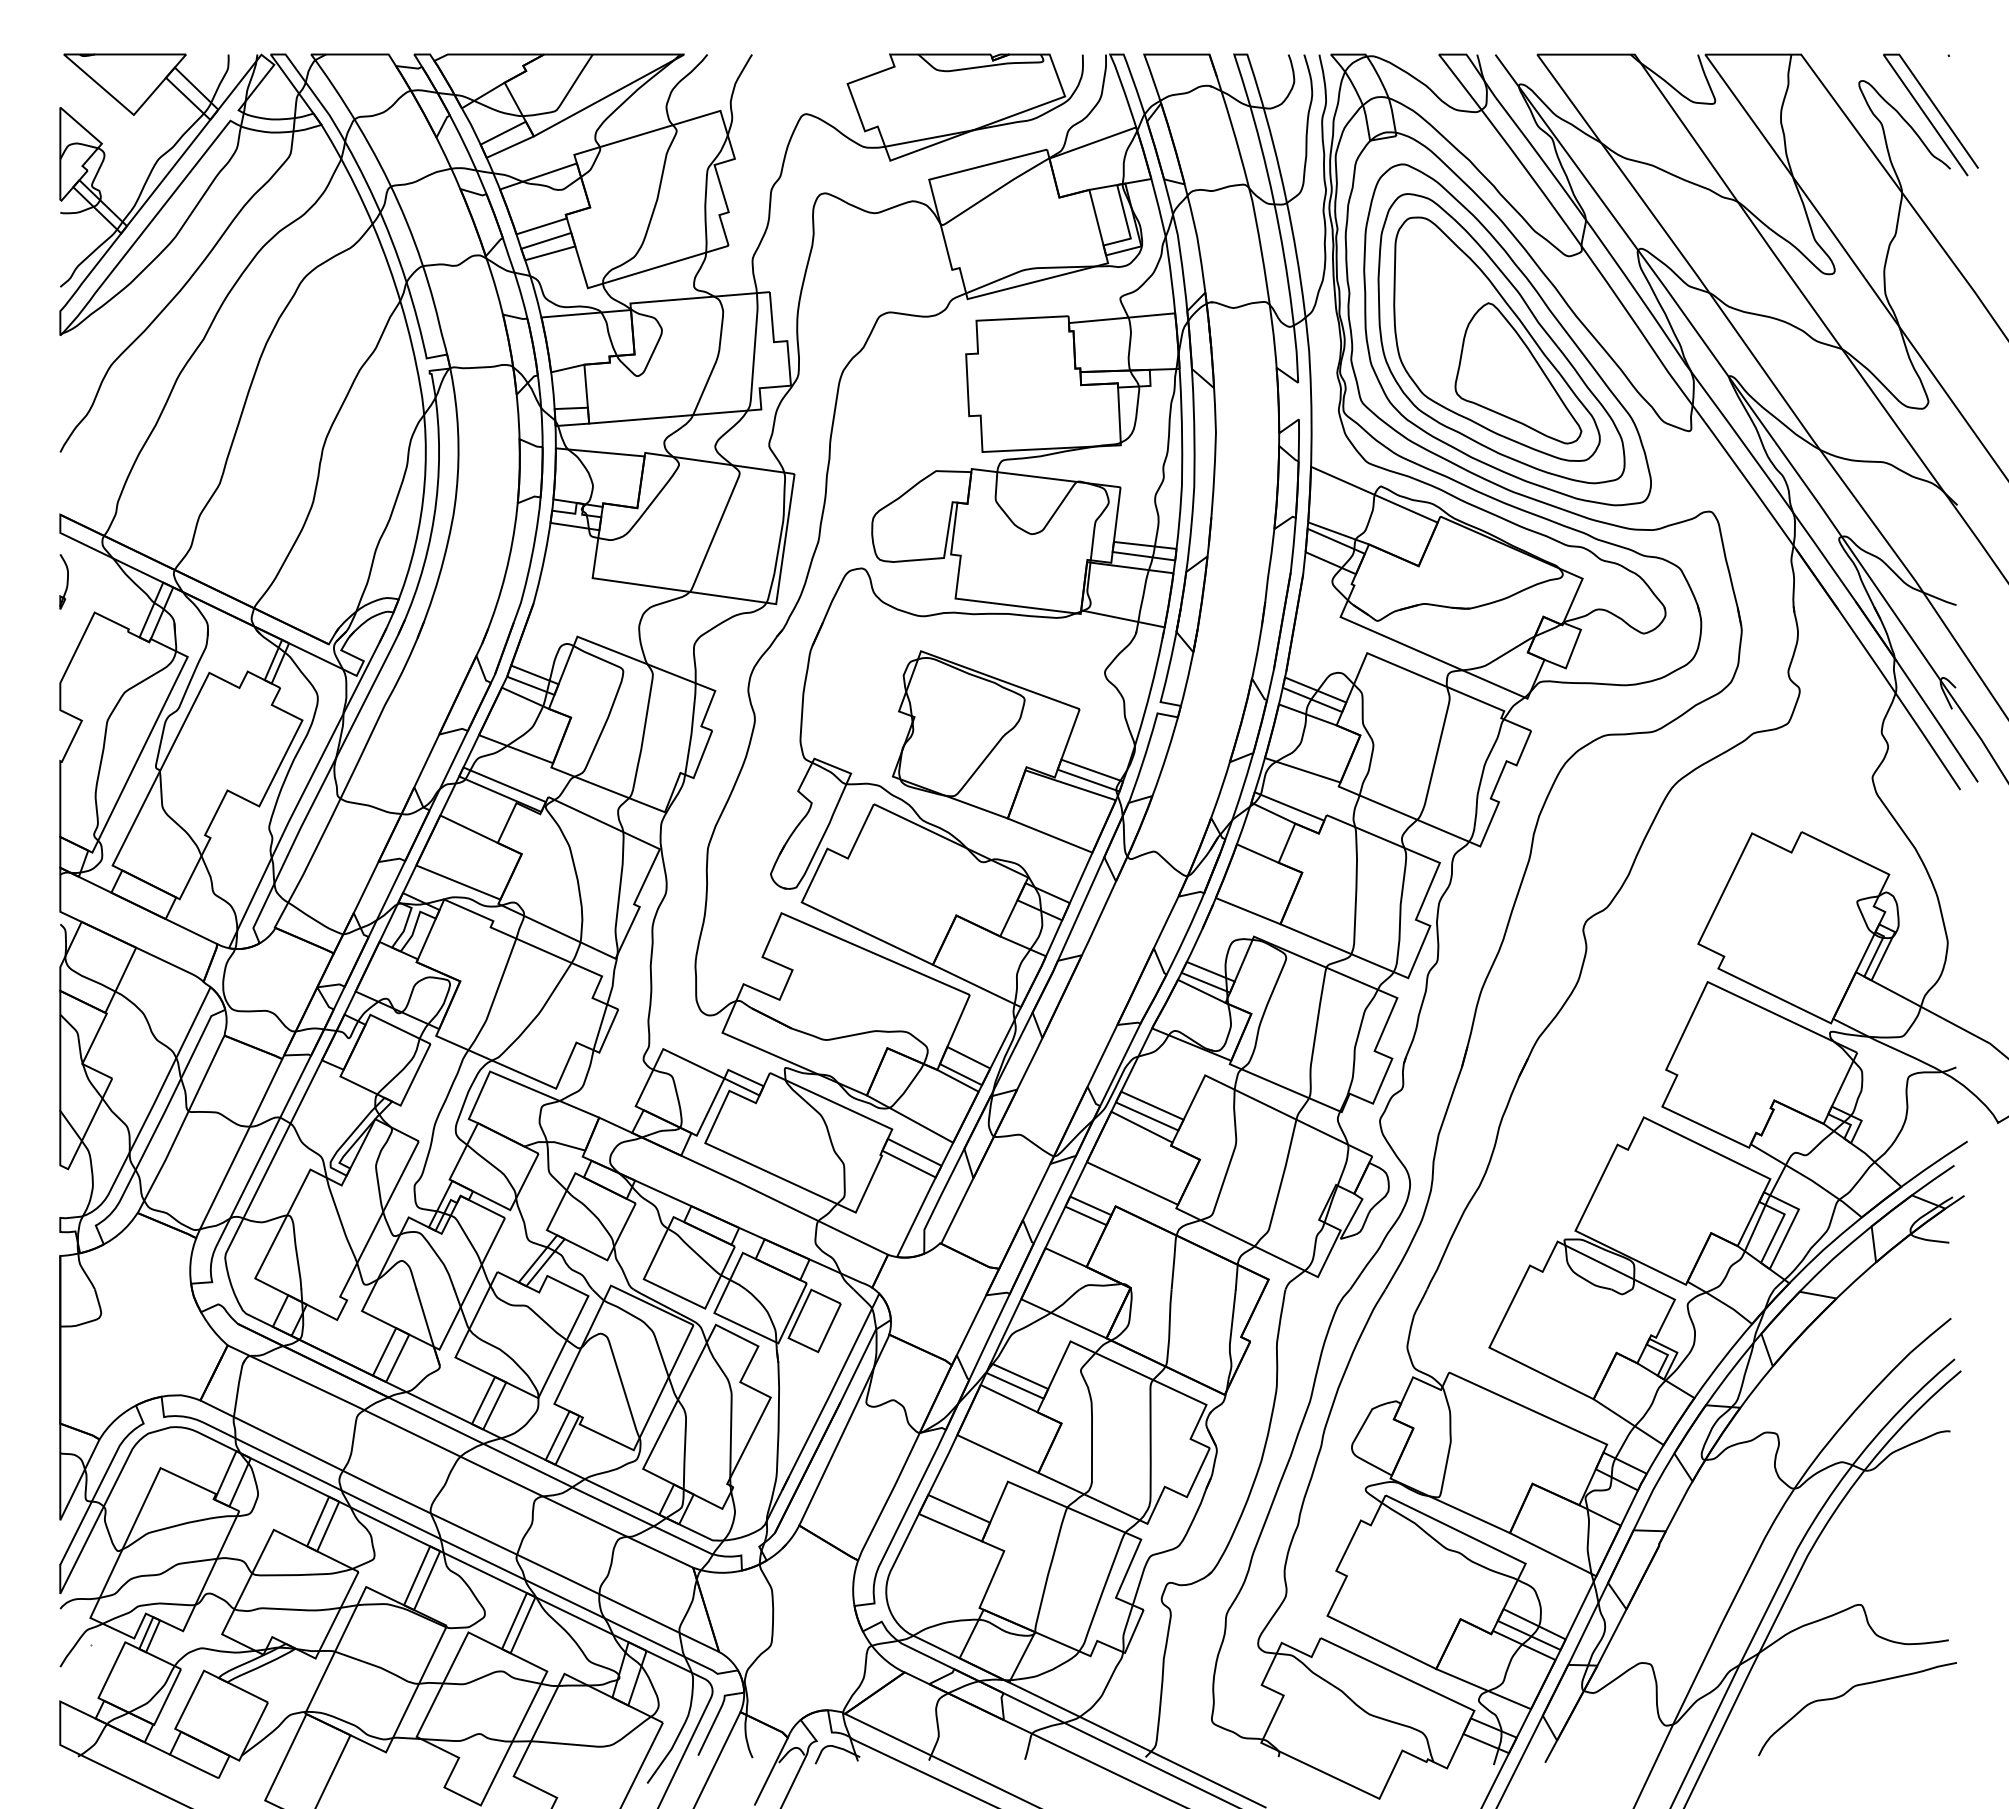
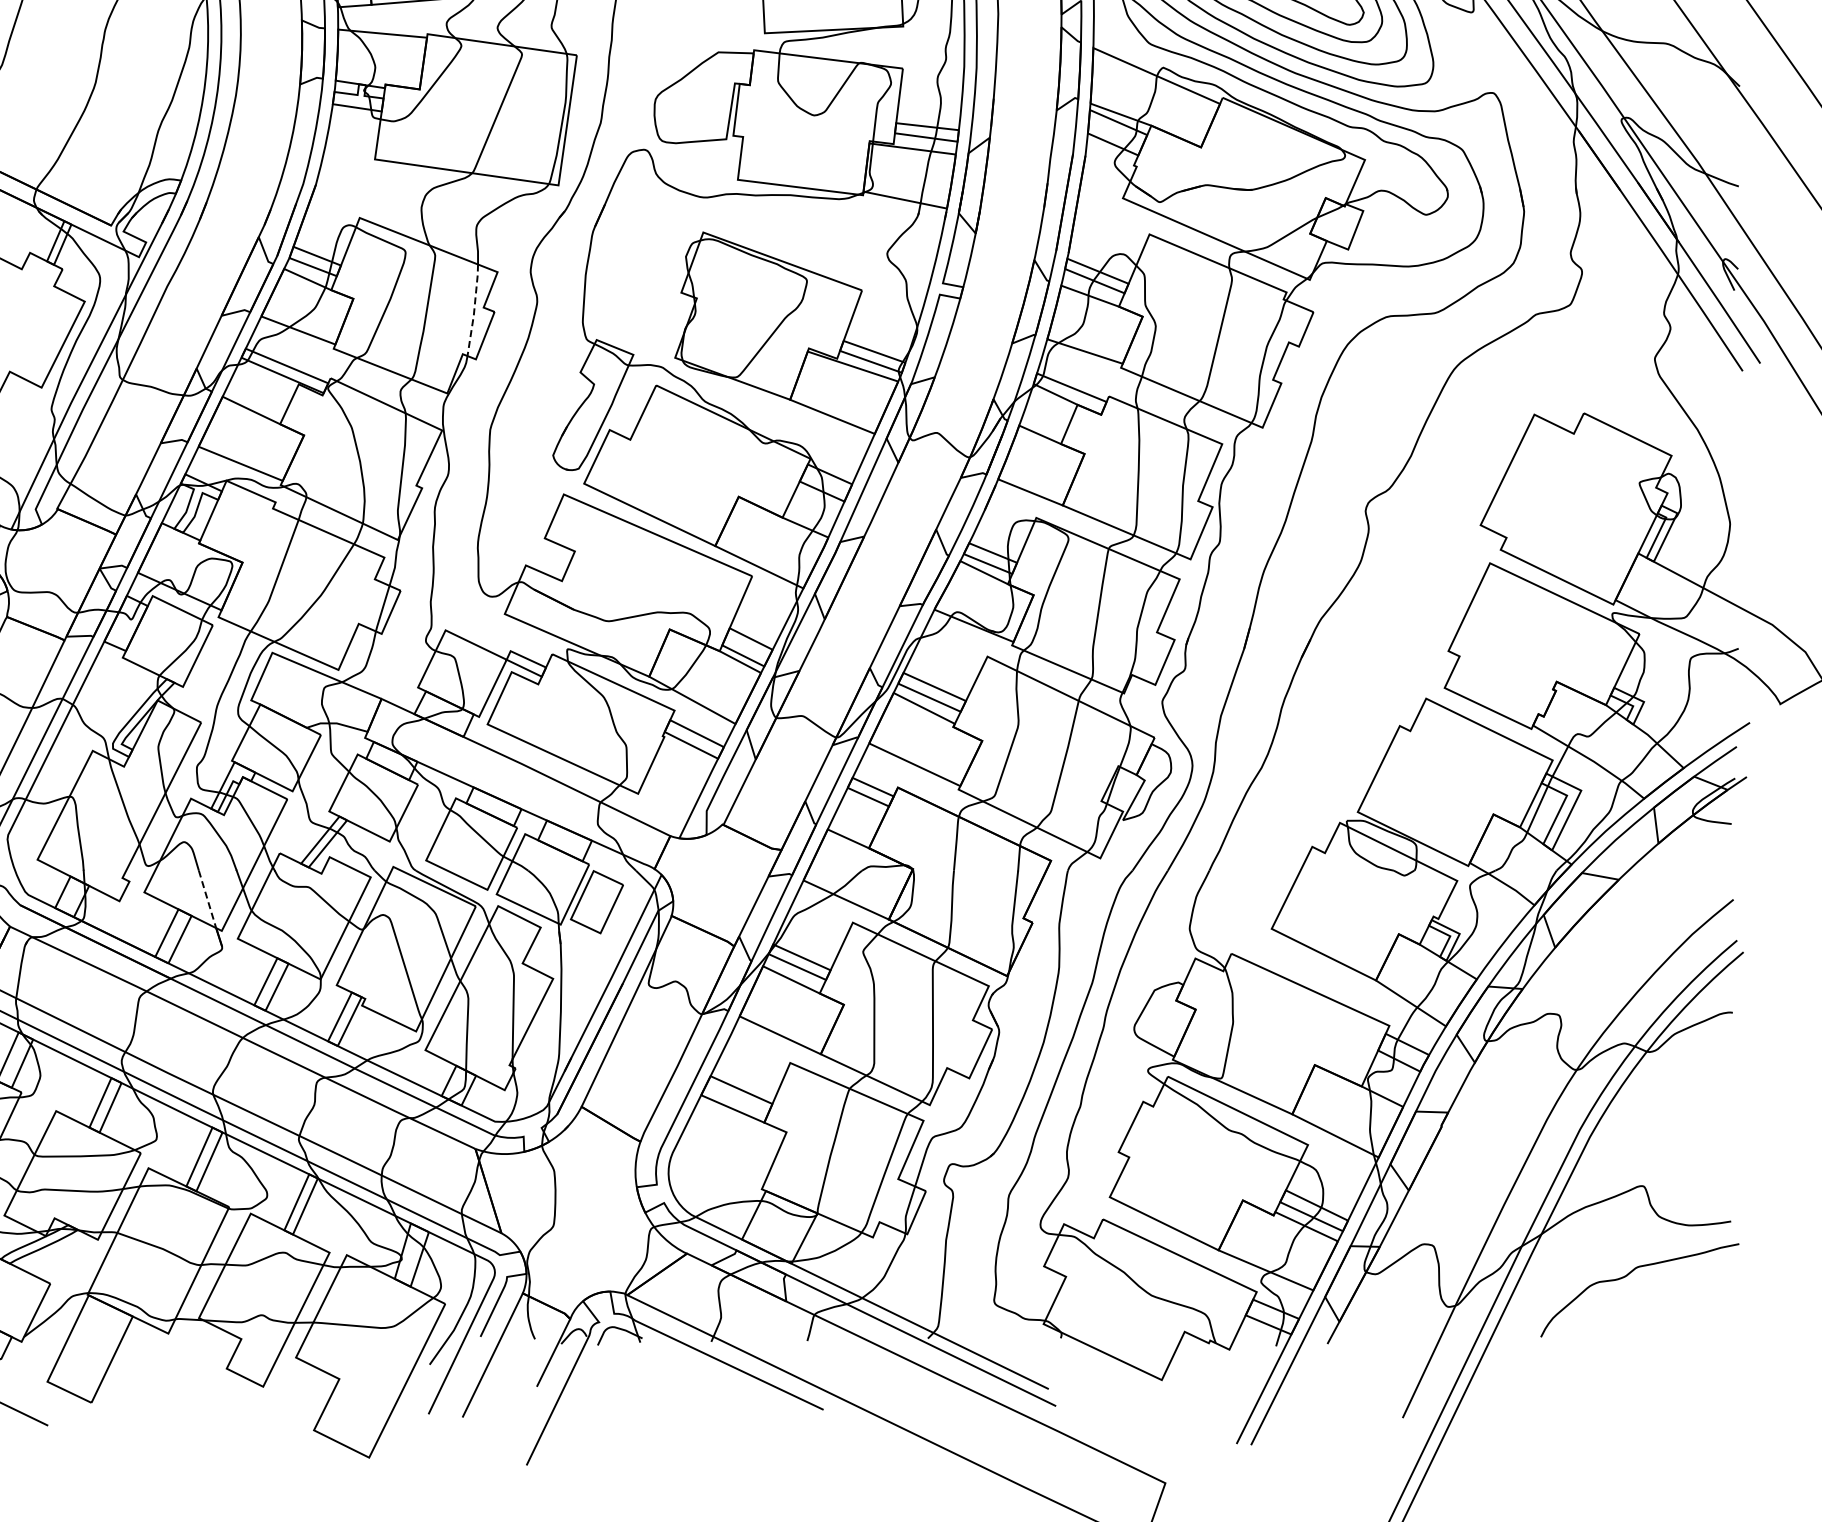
line: (691, 729) -> (473, 310), solid -> dashed
line: (425, 1318) -> (207, 899), solid -> dashed

